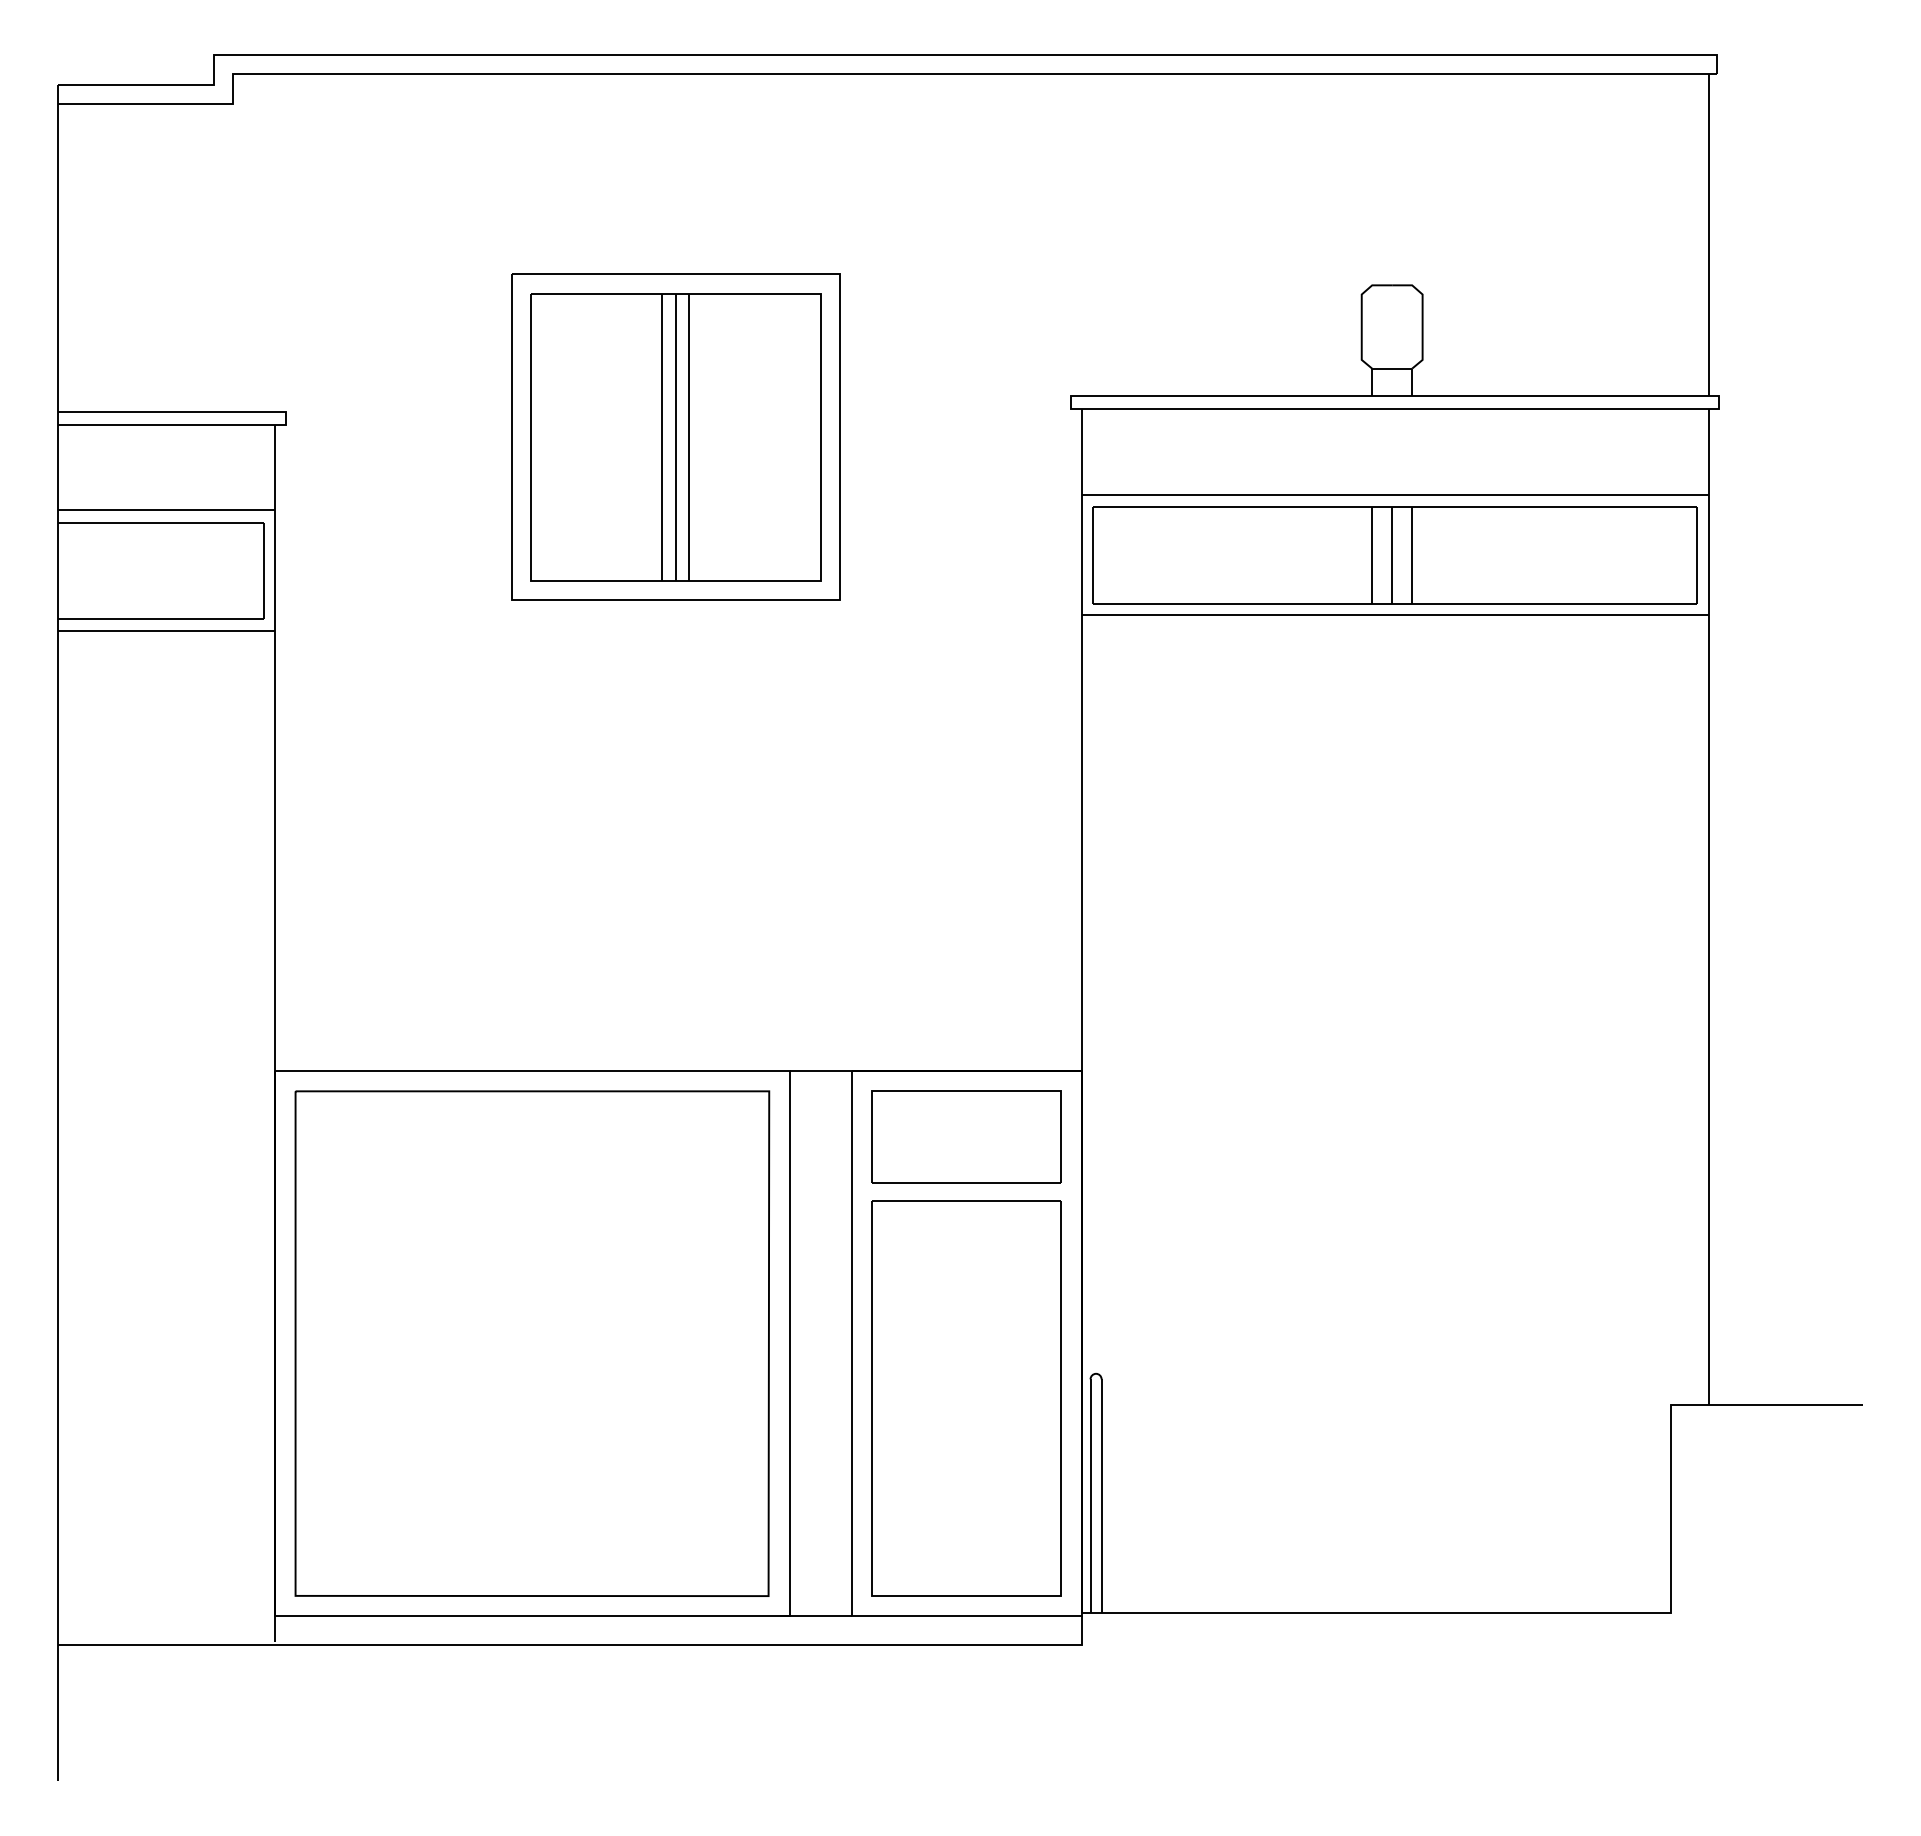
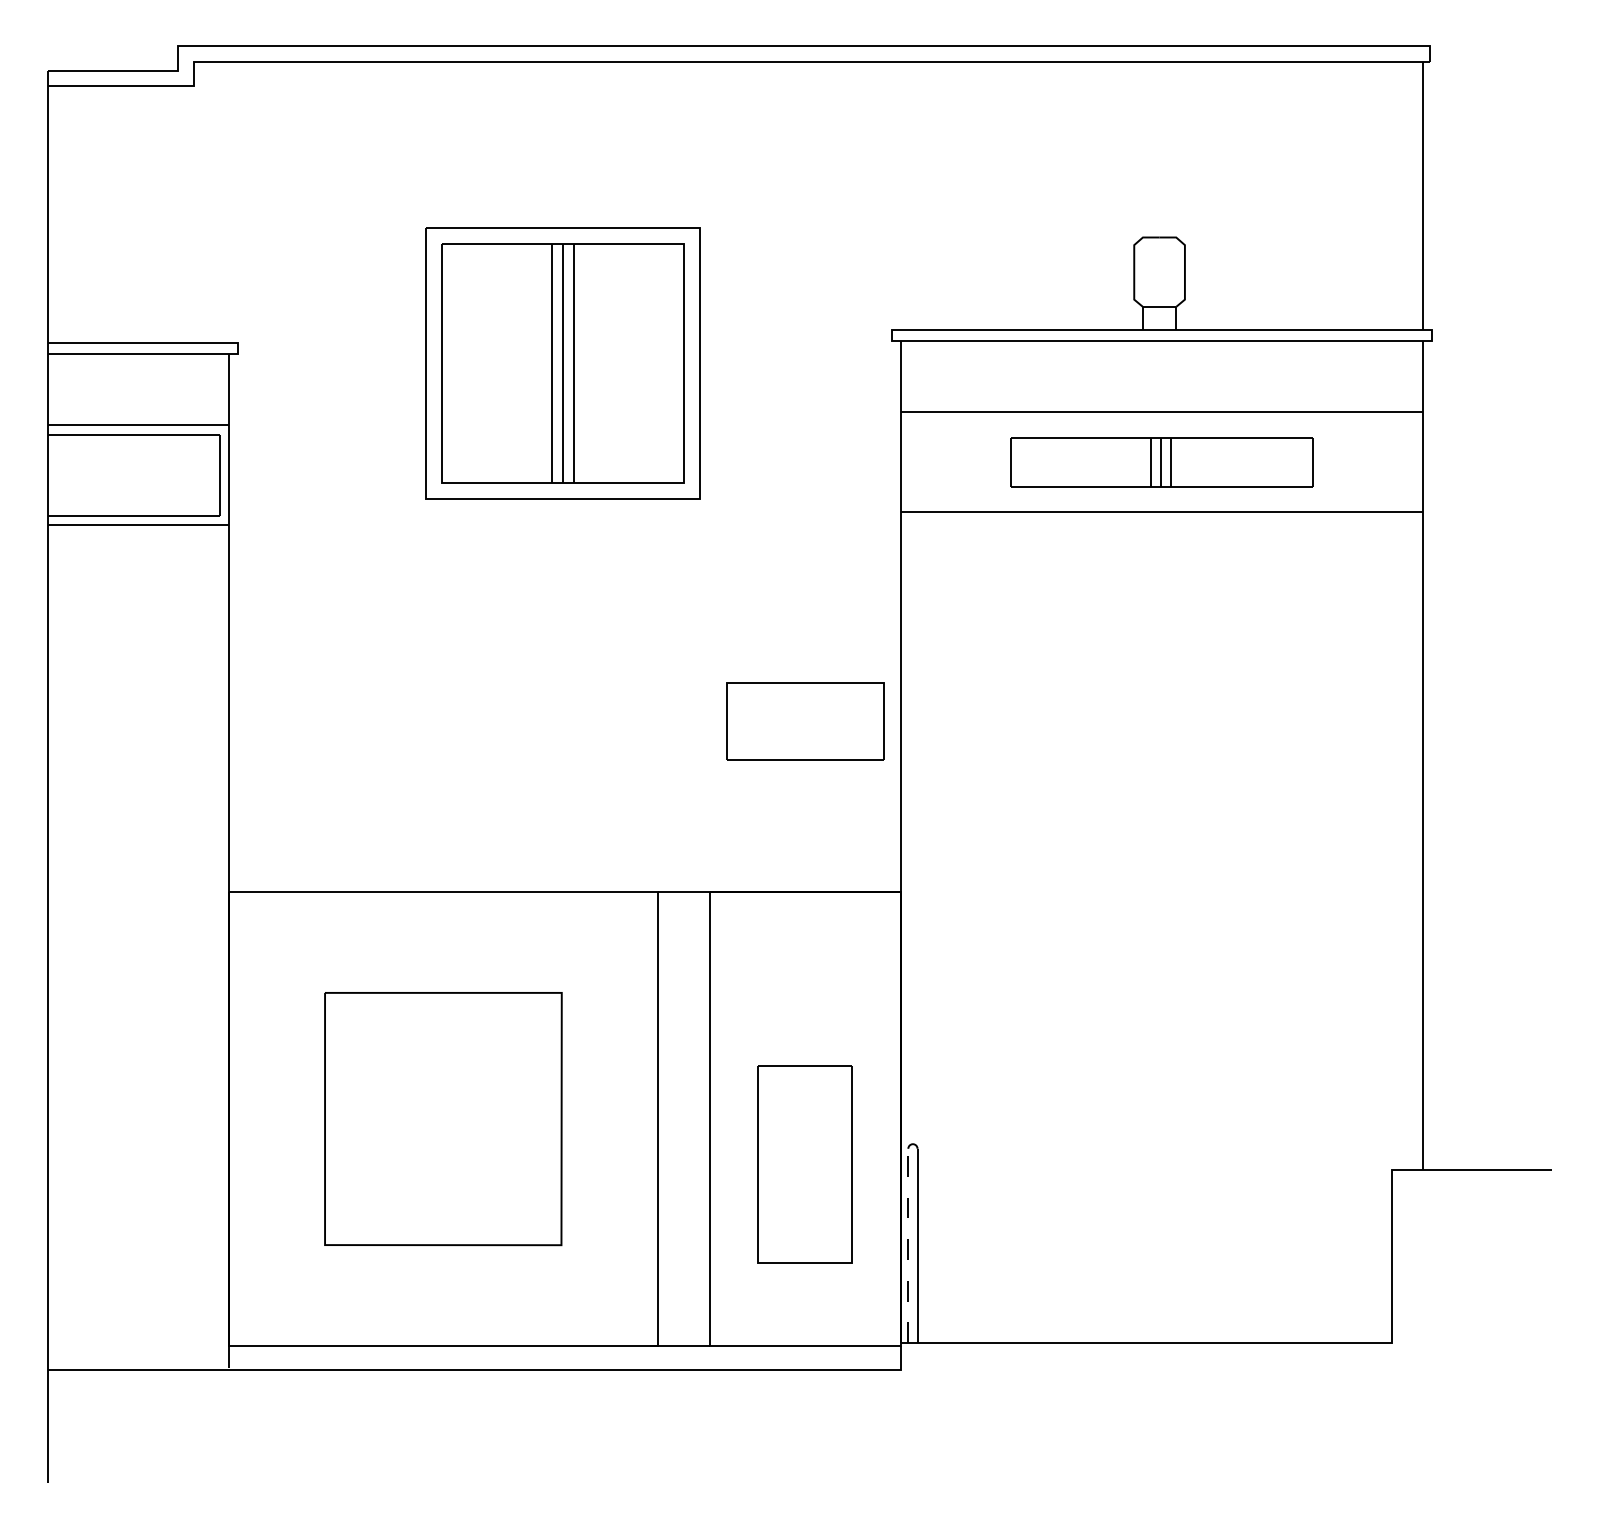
part: (1394, 555) -> (1161, 462), size x0.6
part: (966, 1136) -> (804, 720), moved
part: (532, 1343) -> (443, 1118), size x0.6
part: (966, 1398) -> (804, 1164), size x0.6
line: (1090, 1496) -> (908, 1246), solid -> dashed

